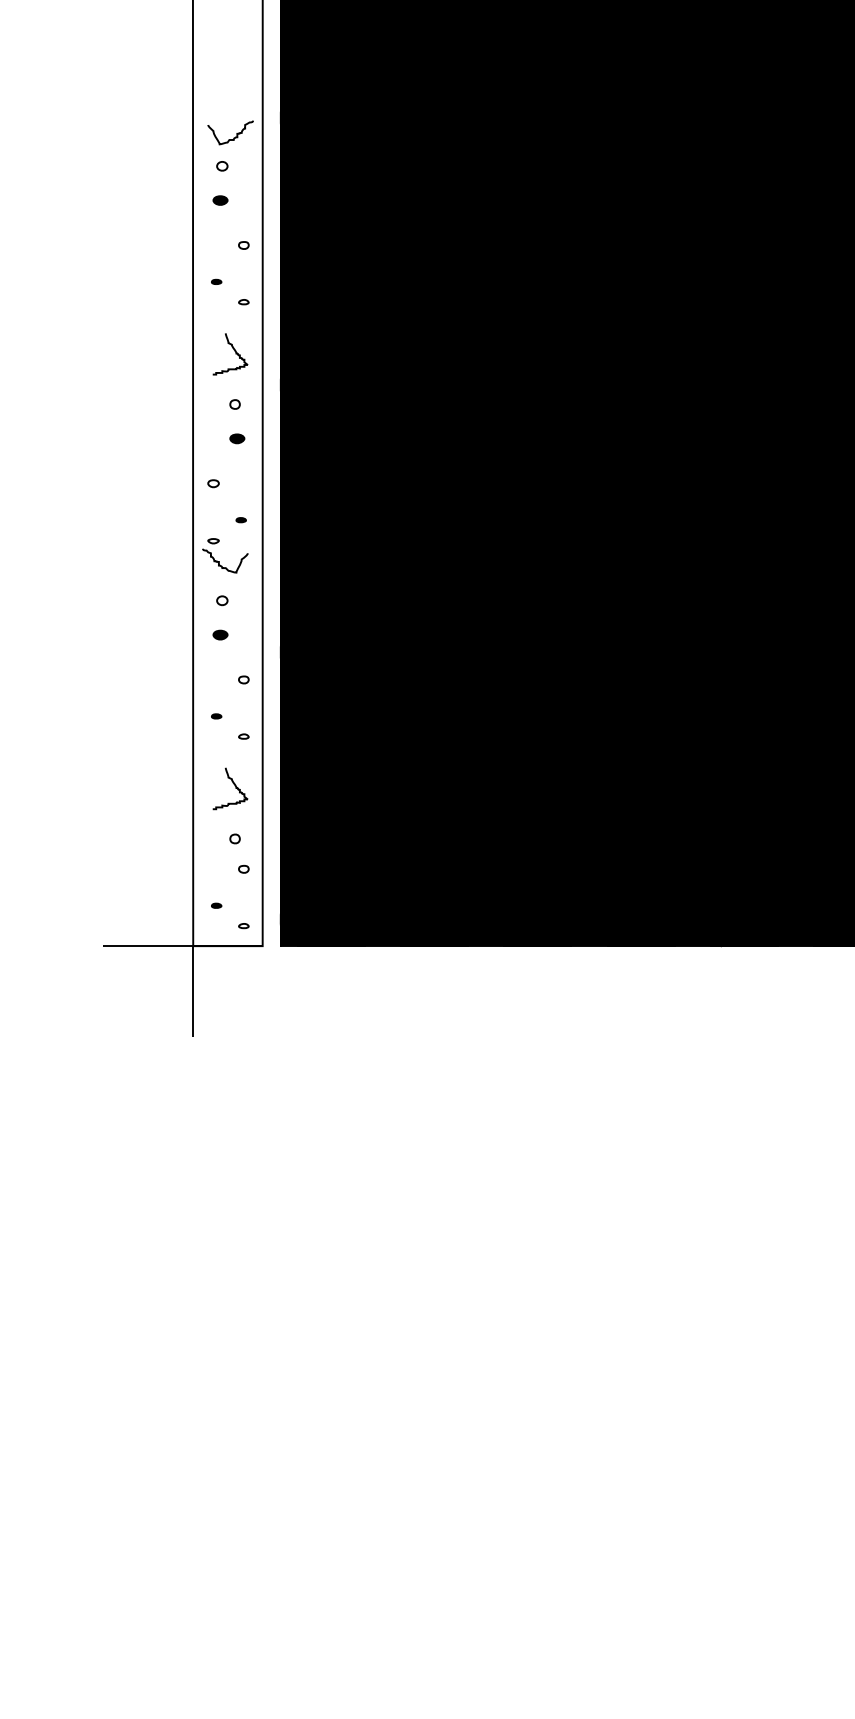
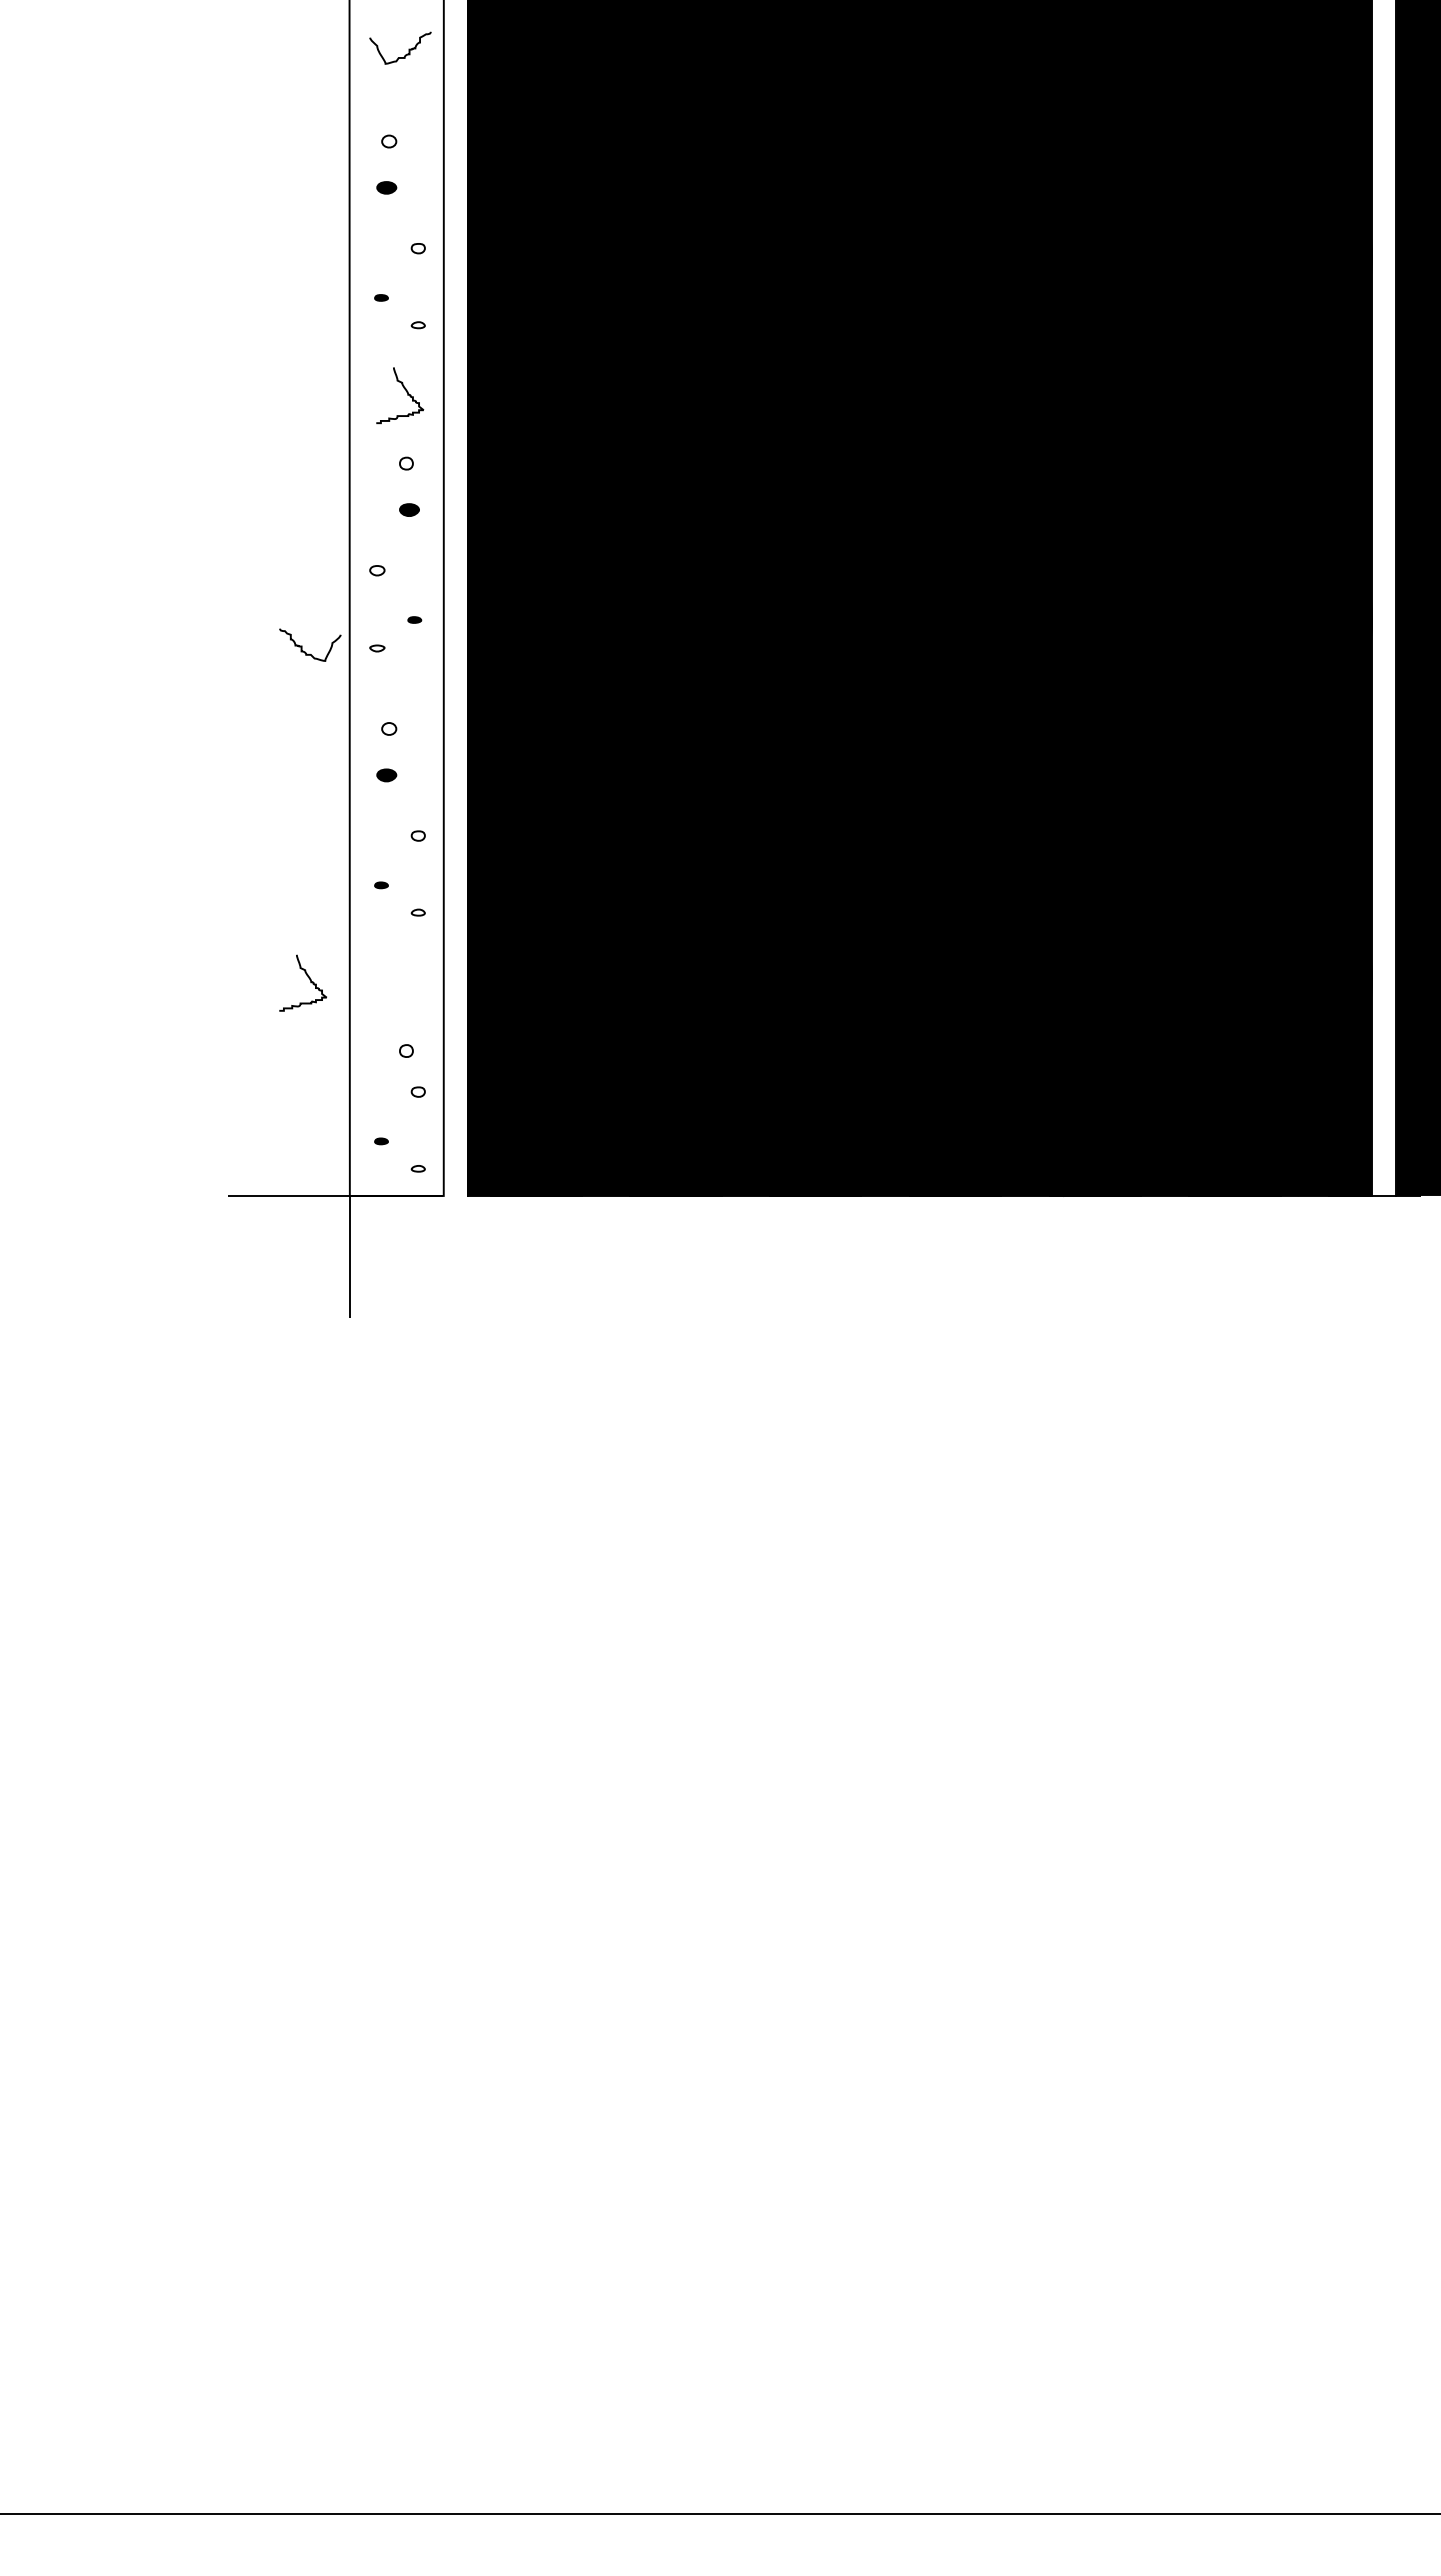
curve: (236, 133) -> (408, 49), moved
curve: (219, 561) -> (302, 645), moved
curve: (234, 785) -> (308, 978), moved

